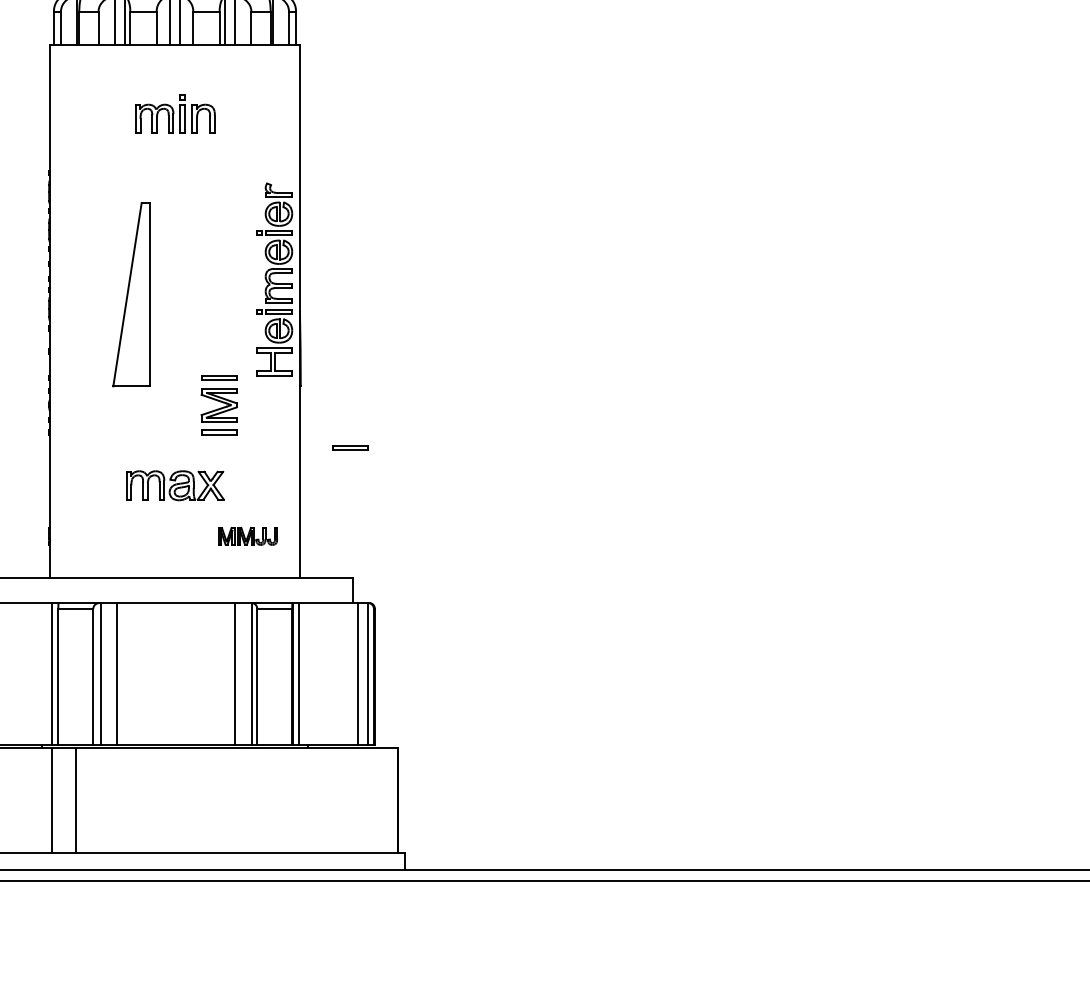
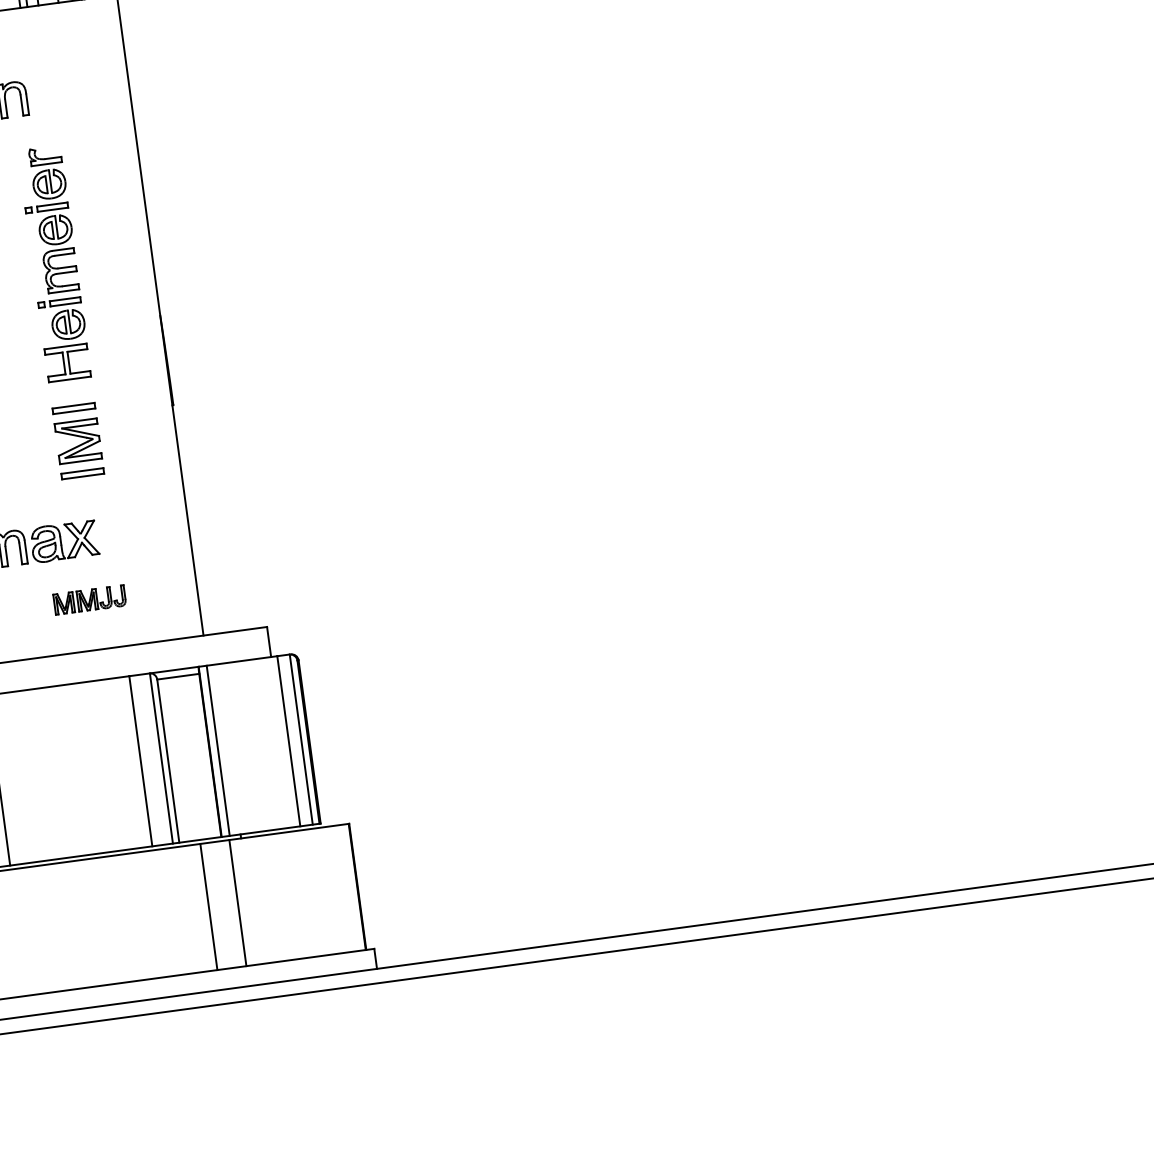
part: (274, 279) -> (54, 263), moved
part: (350, 447) -> (243, 470), removed
part: (247, 536) -> (89, 600), moved
line: (274, 799) -> (208, 905), added
line: (298, 799) -> (237, 902), added

